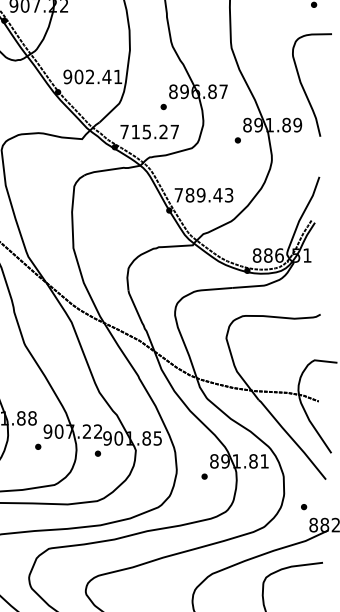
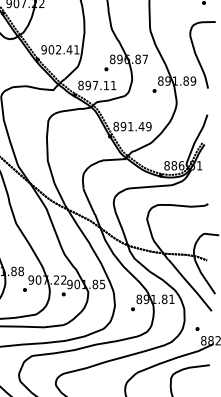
text: (149, 131) -> (97, 85), 715.27 -> 897.11
text: (203, 195) -> (132, 126), 789.43 -> 891.49

